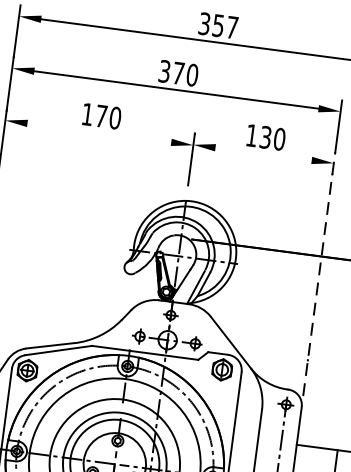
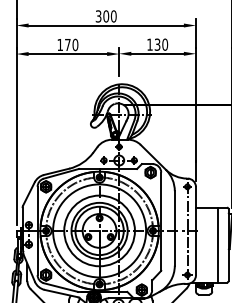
text: (179, 73) -> (106, 16), 370 -> 300
line: (98, 133) -> (67, 54), added
line: (263, 153) -> (157, 53), added
line: (318, 274) -> (195, 114), dashed -> solid

